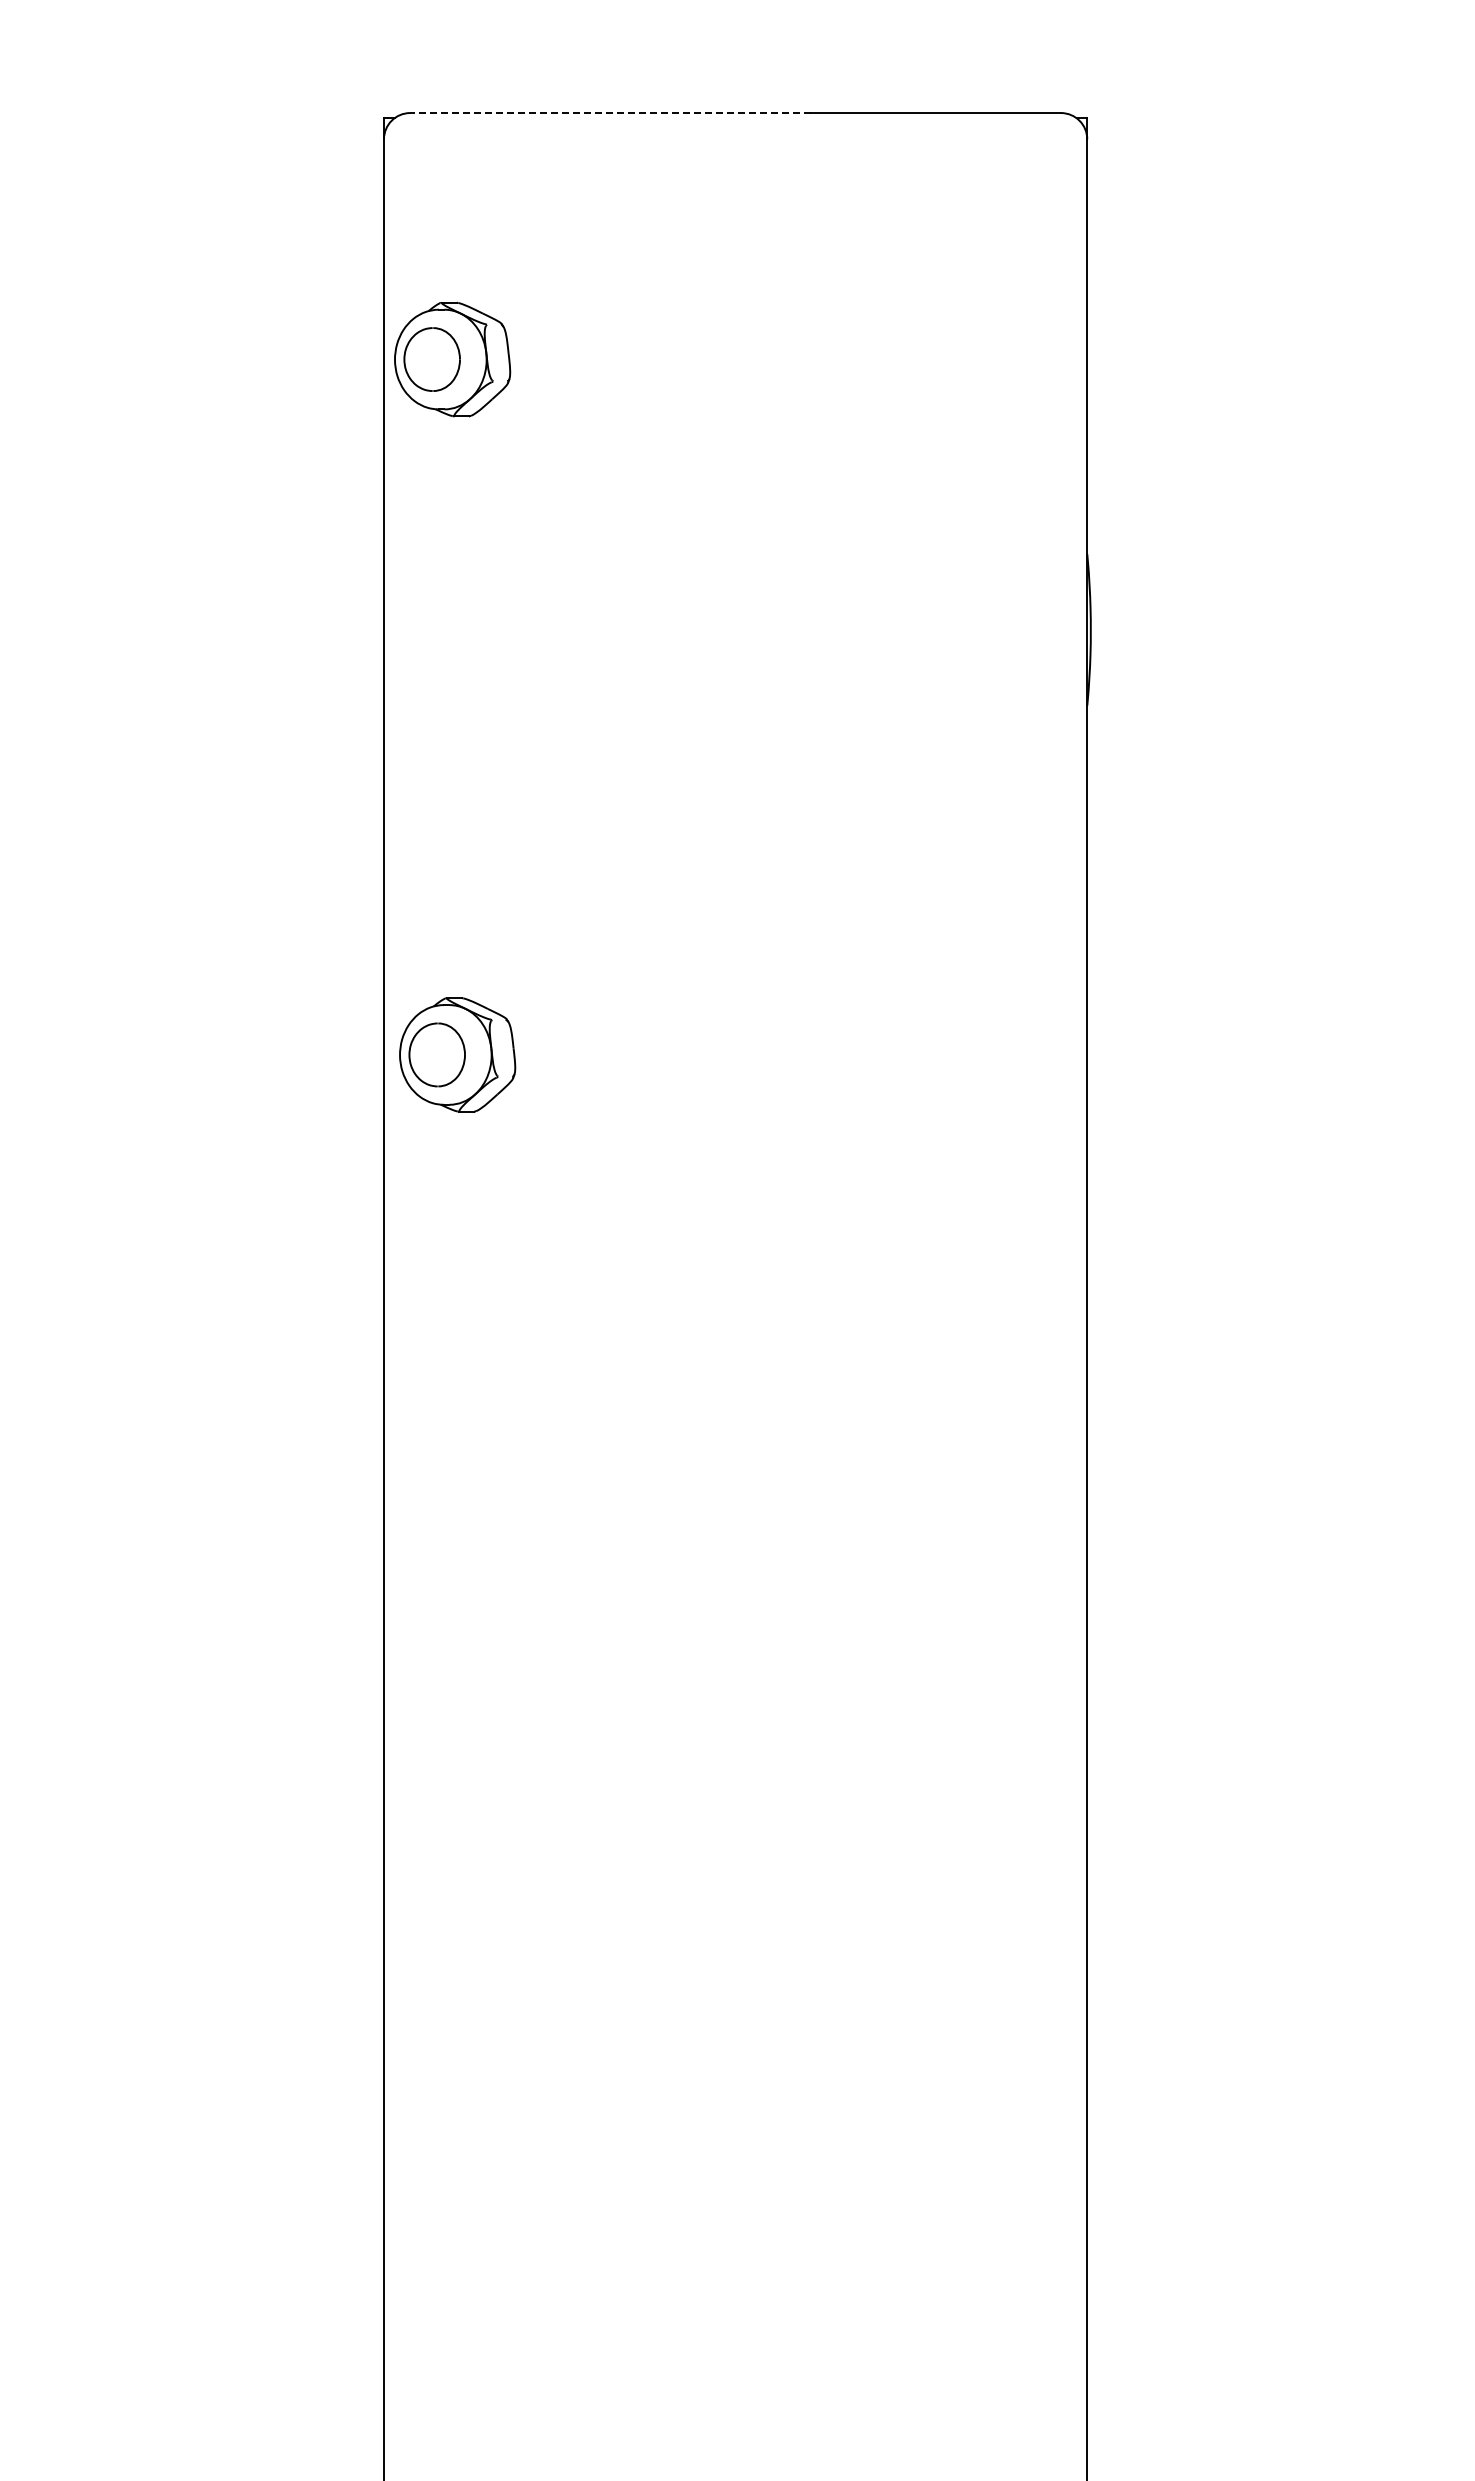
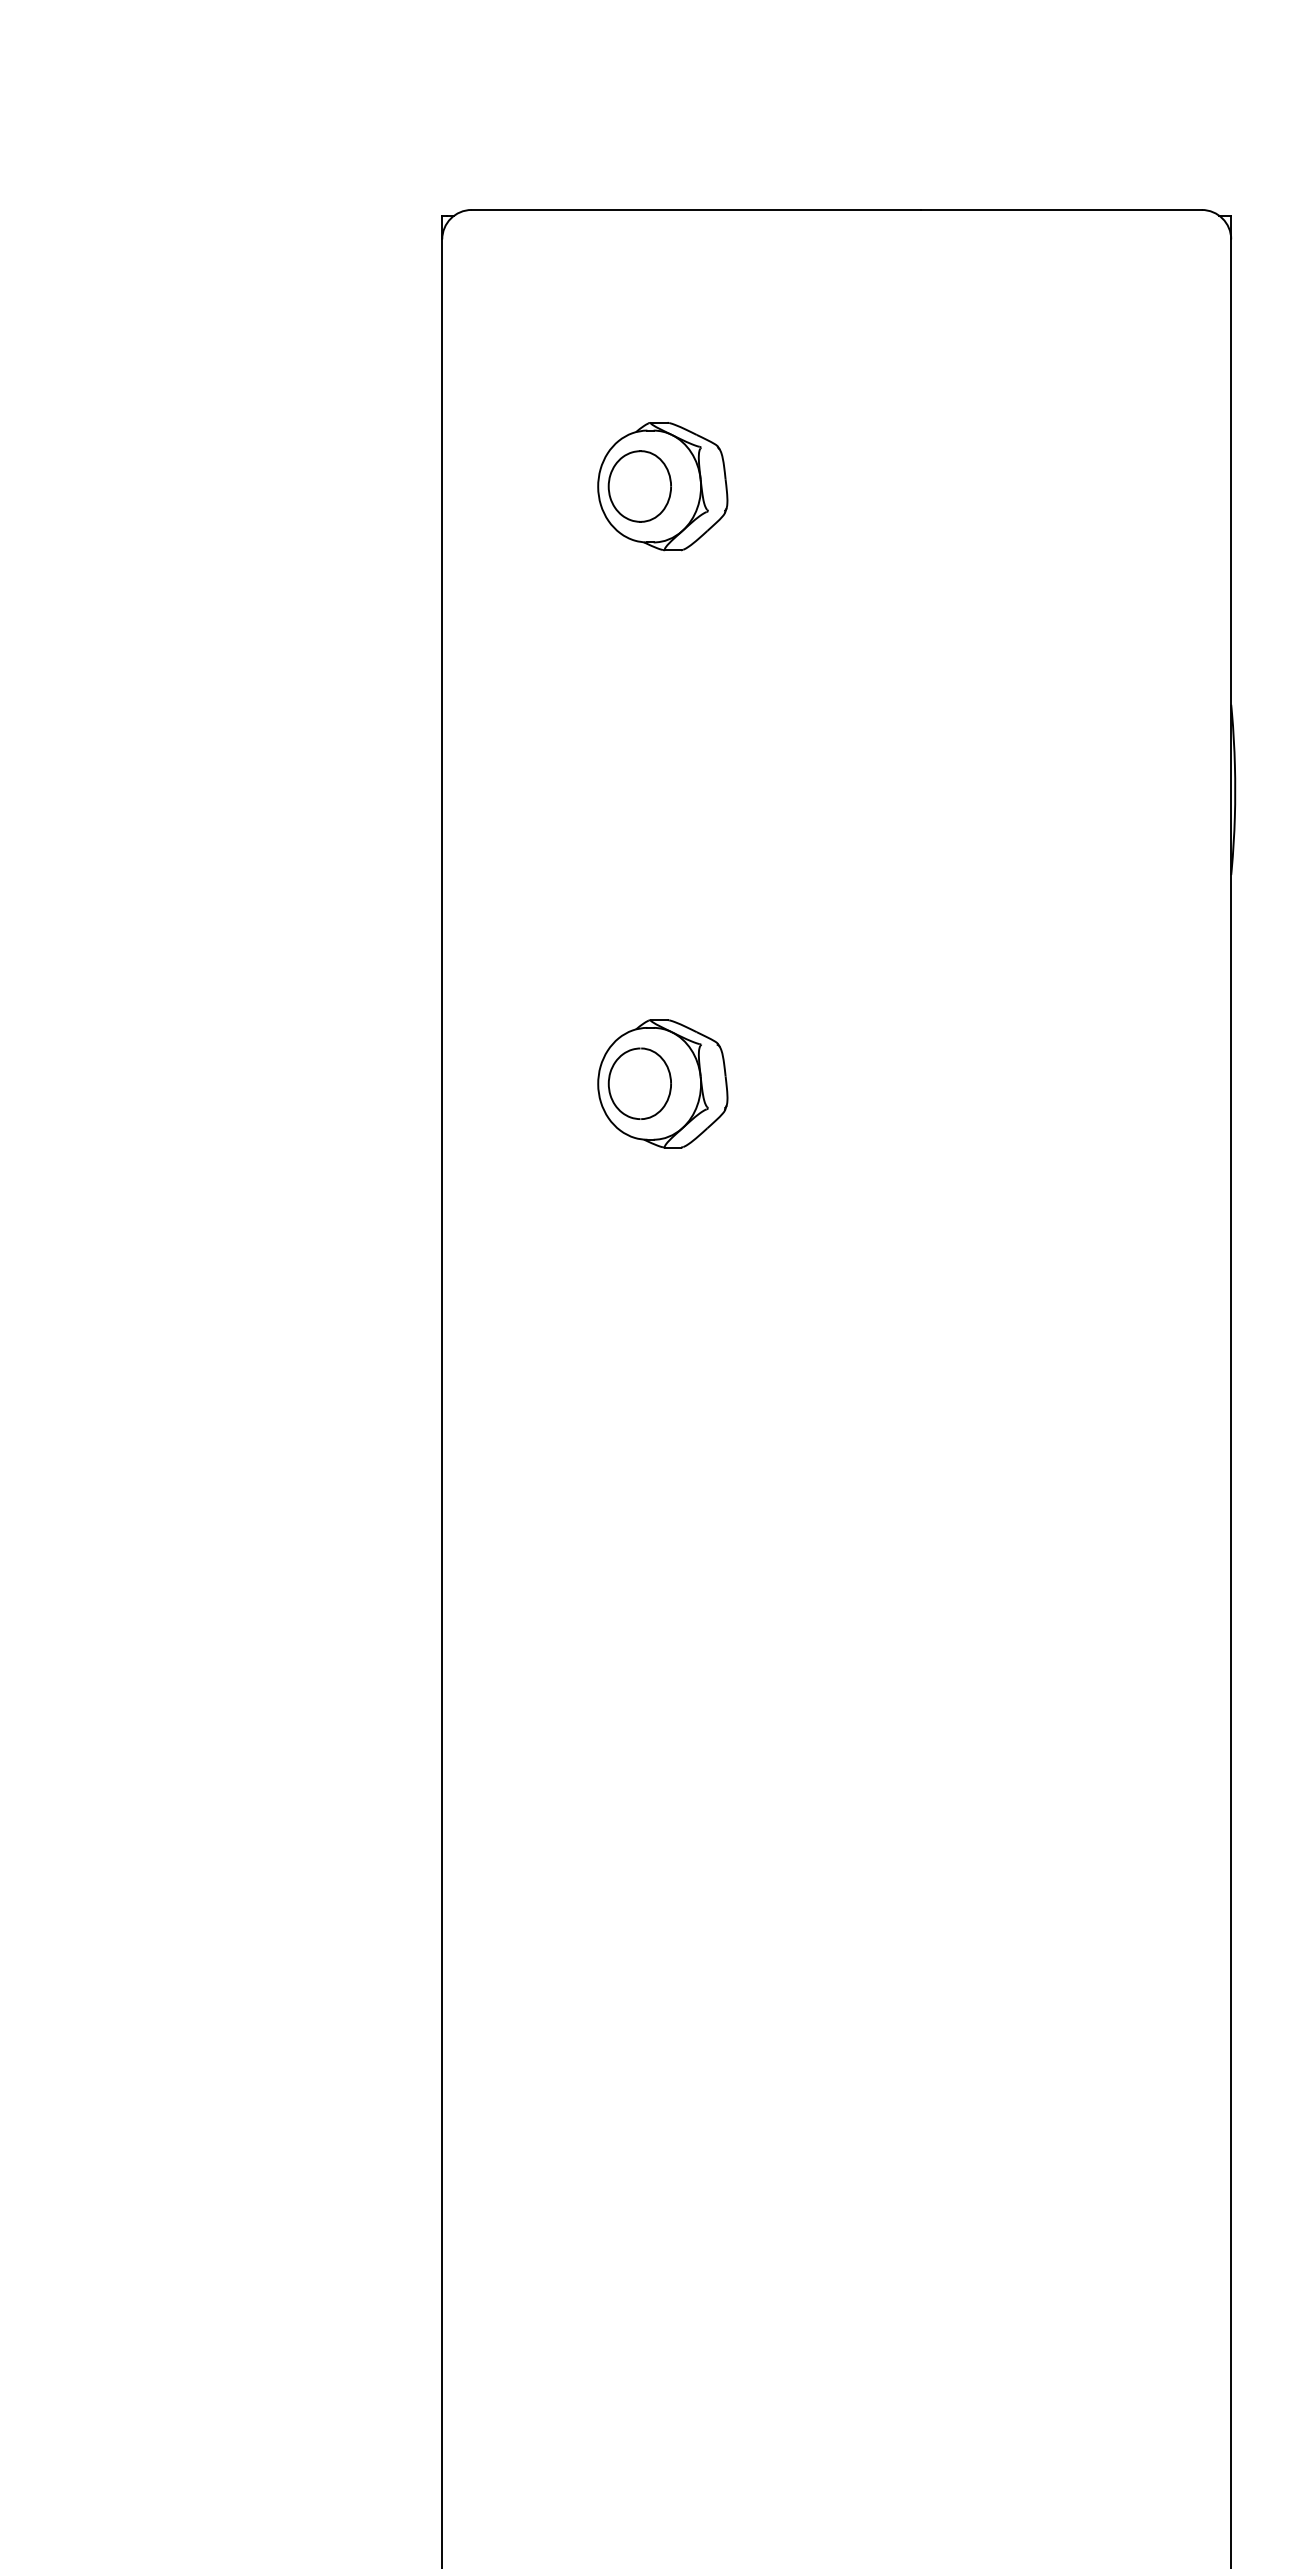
line: (609, 113) -> (695, 210), dashed -> solid
part: (452, 359) -> (662, 486), moved
part: (457, 1054) -> (662, 1083), moved

